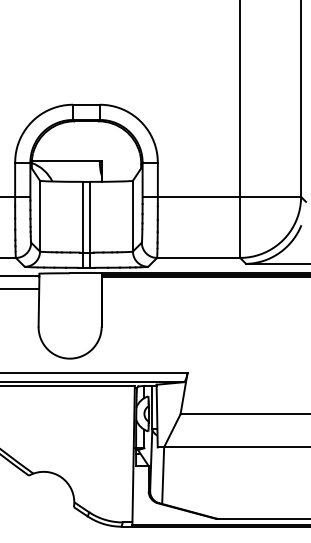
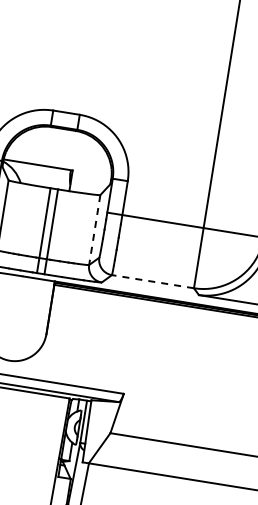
line: (132, 216) -> (94, 230), solid -> dashed
line: (198, 257) -> (152, 281), solid -> dashed

